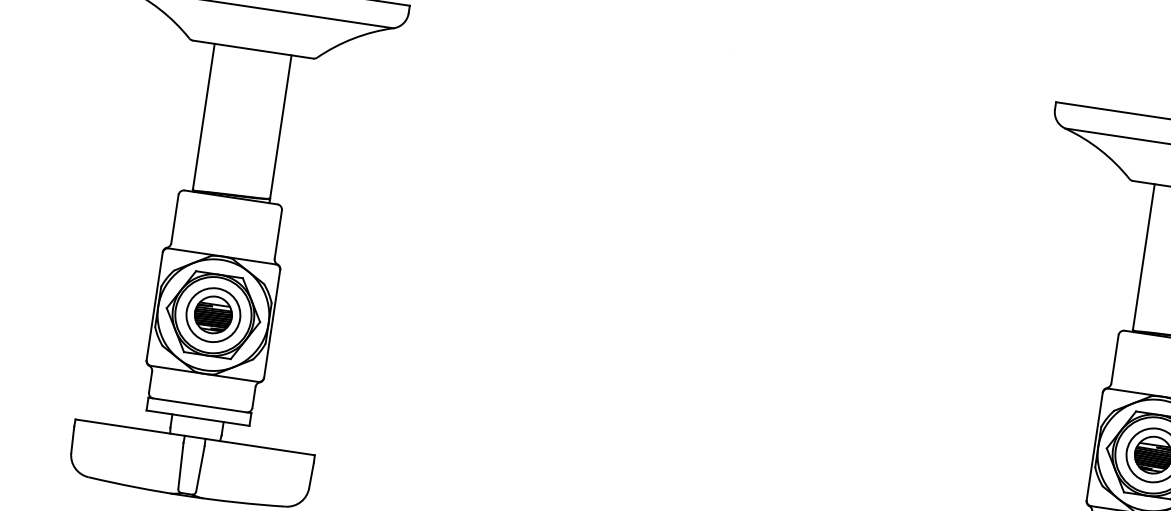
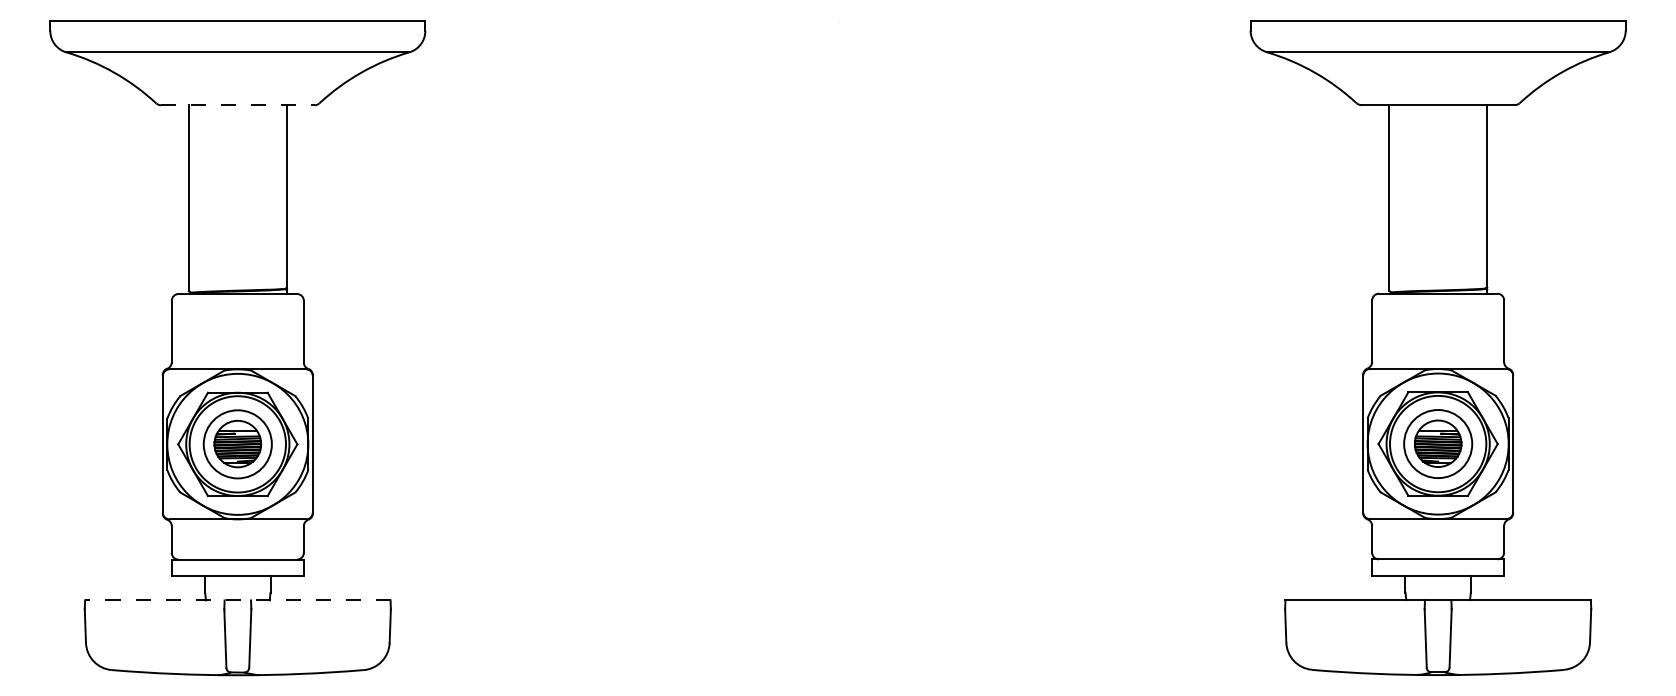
line: (252, 49) -> (237, 105), solid -> dashed
line: (194, 437) -> (237, 600), solid -> dashed

